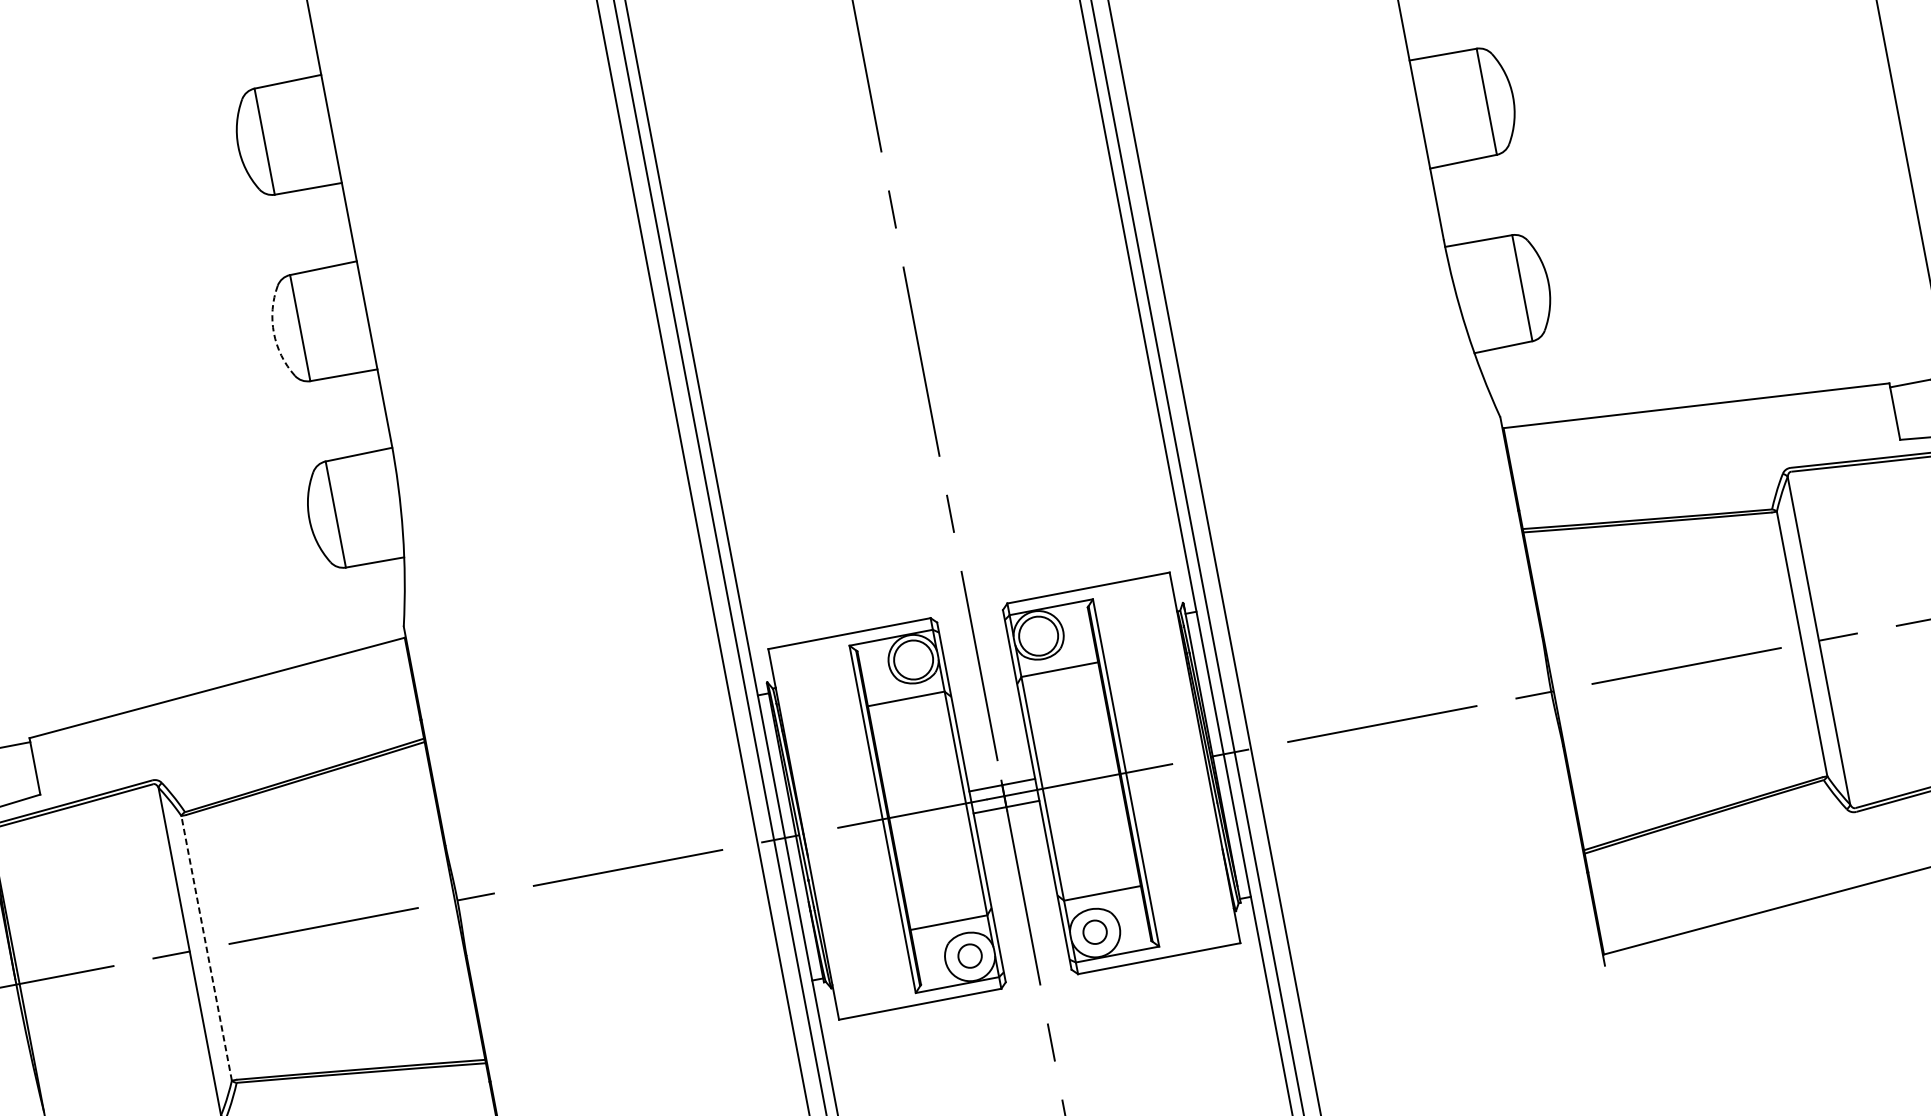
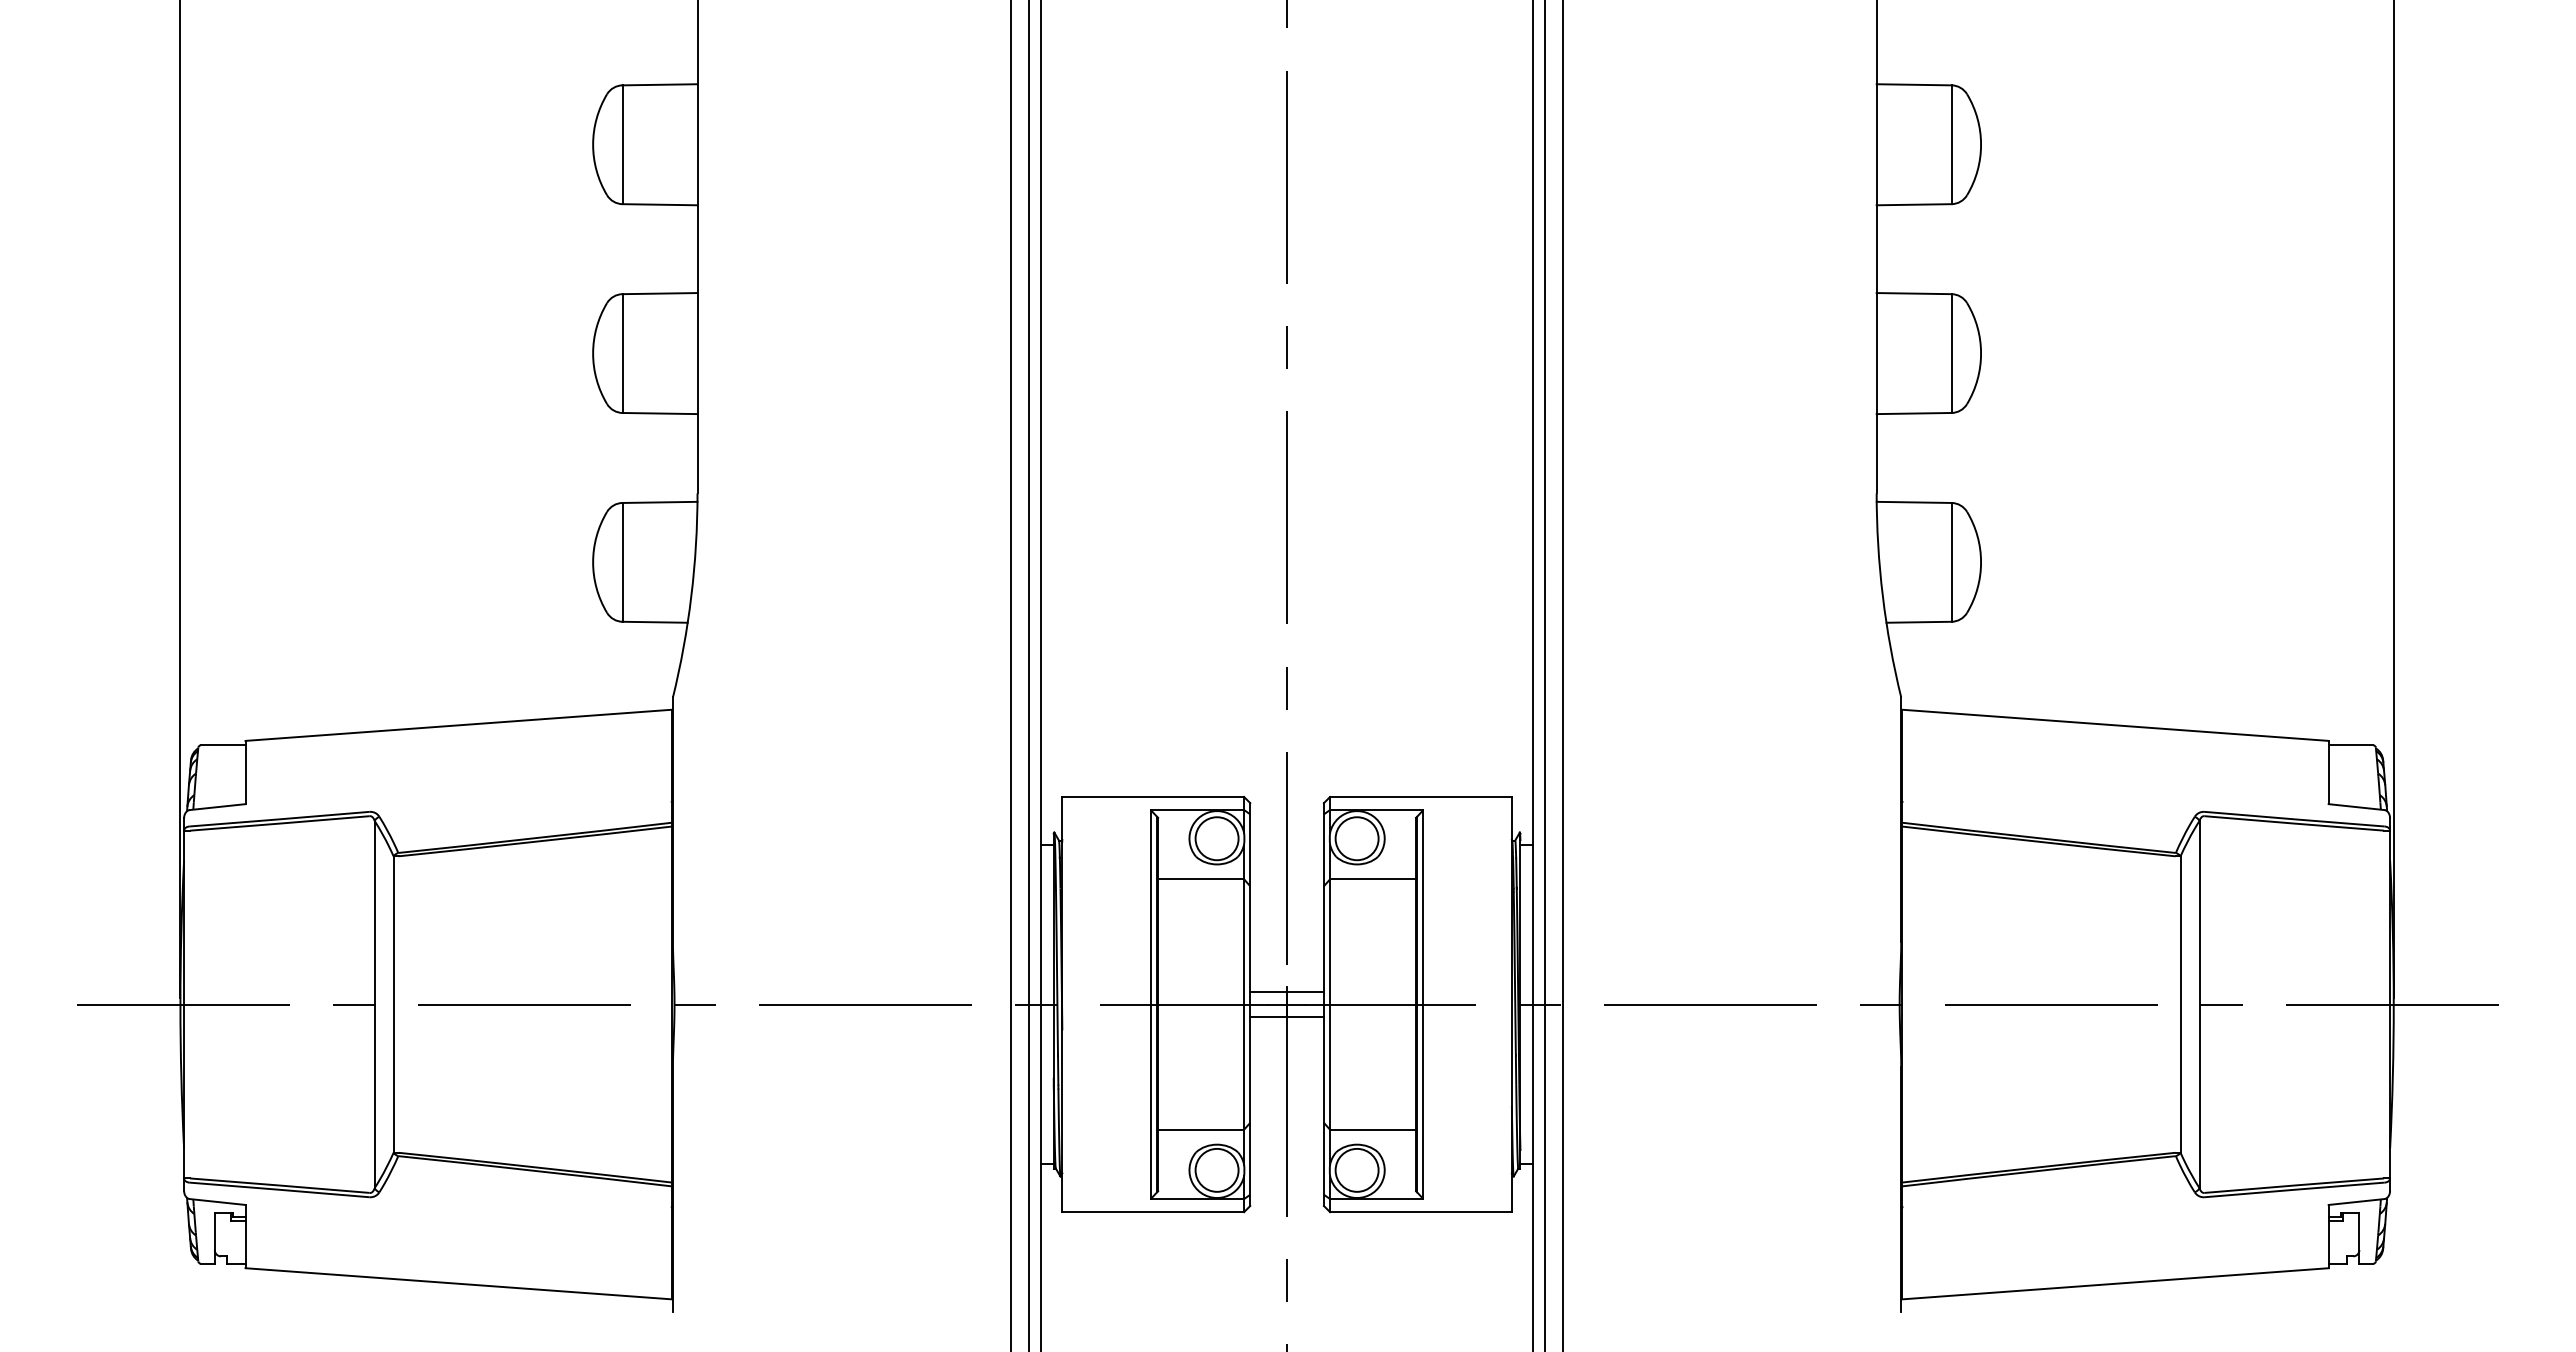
arc: (274, 333) -> (593, 353), dashed -> solid
circle: (1094, 931) -> (1356, 1169), size x1.67
line: (206, 948) -> (393, 1004), dashed -> solid
circle: (969, 955) -> (1216, 1169), size x1.67

